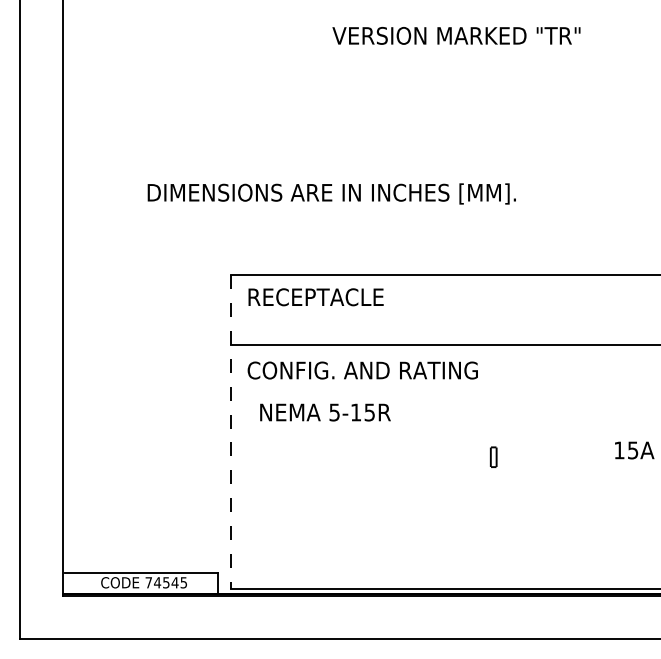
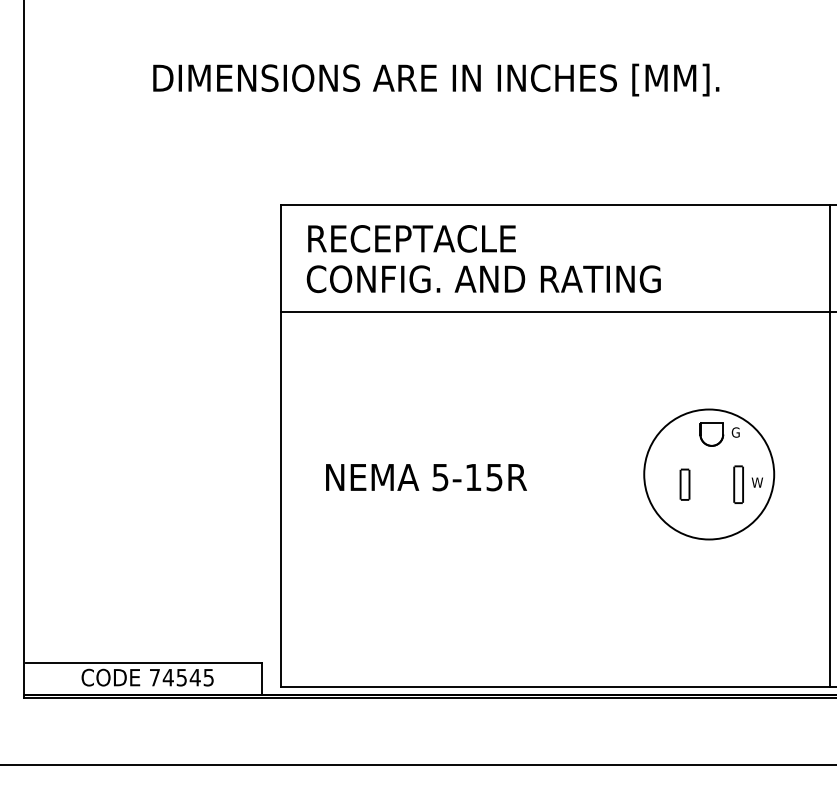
text: (362, 370) -> (483, 279), moved
text: (325, 412) -> (426, 477), moved
line: (230, 431) -> (280, 445), dashed -> solid
line: (587, 431) -> (829, 445), added
part: (509, 450) -> (709, 474), added

